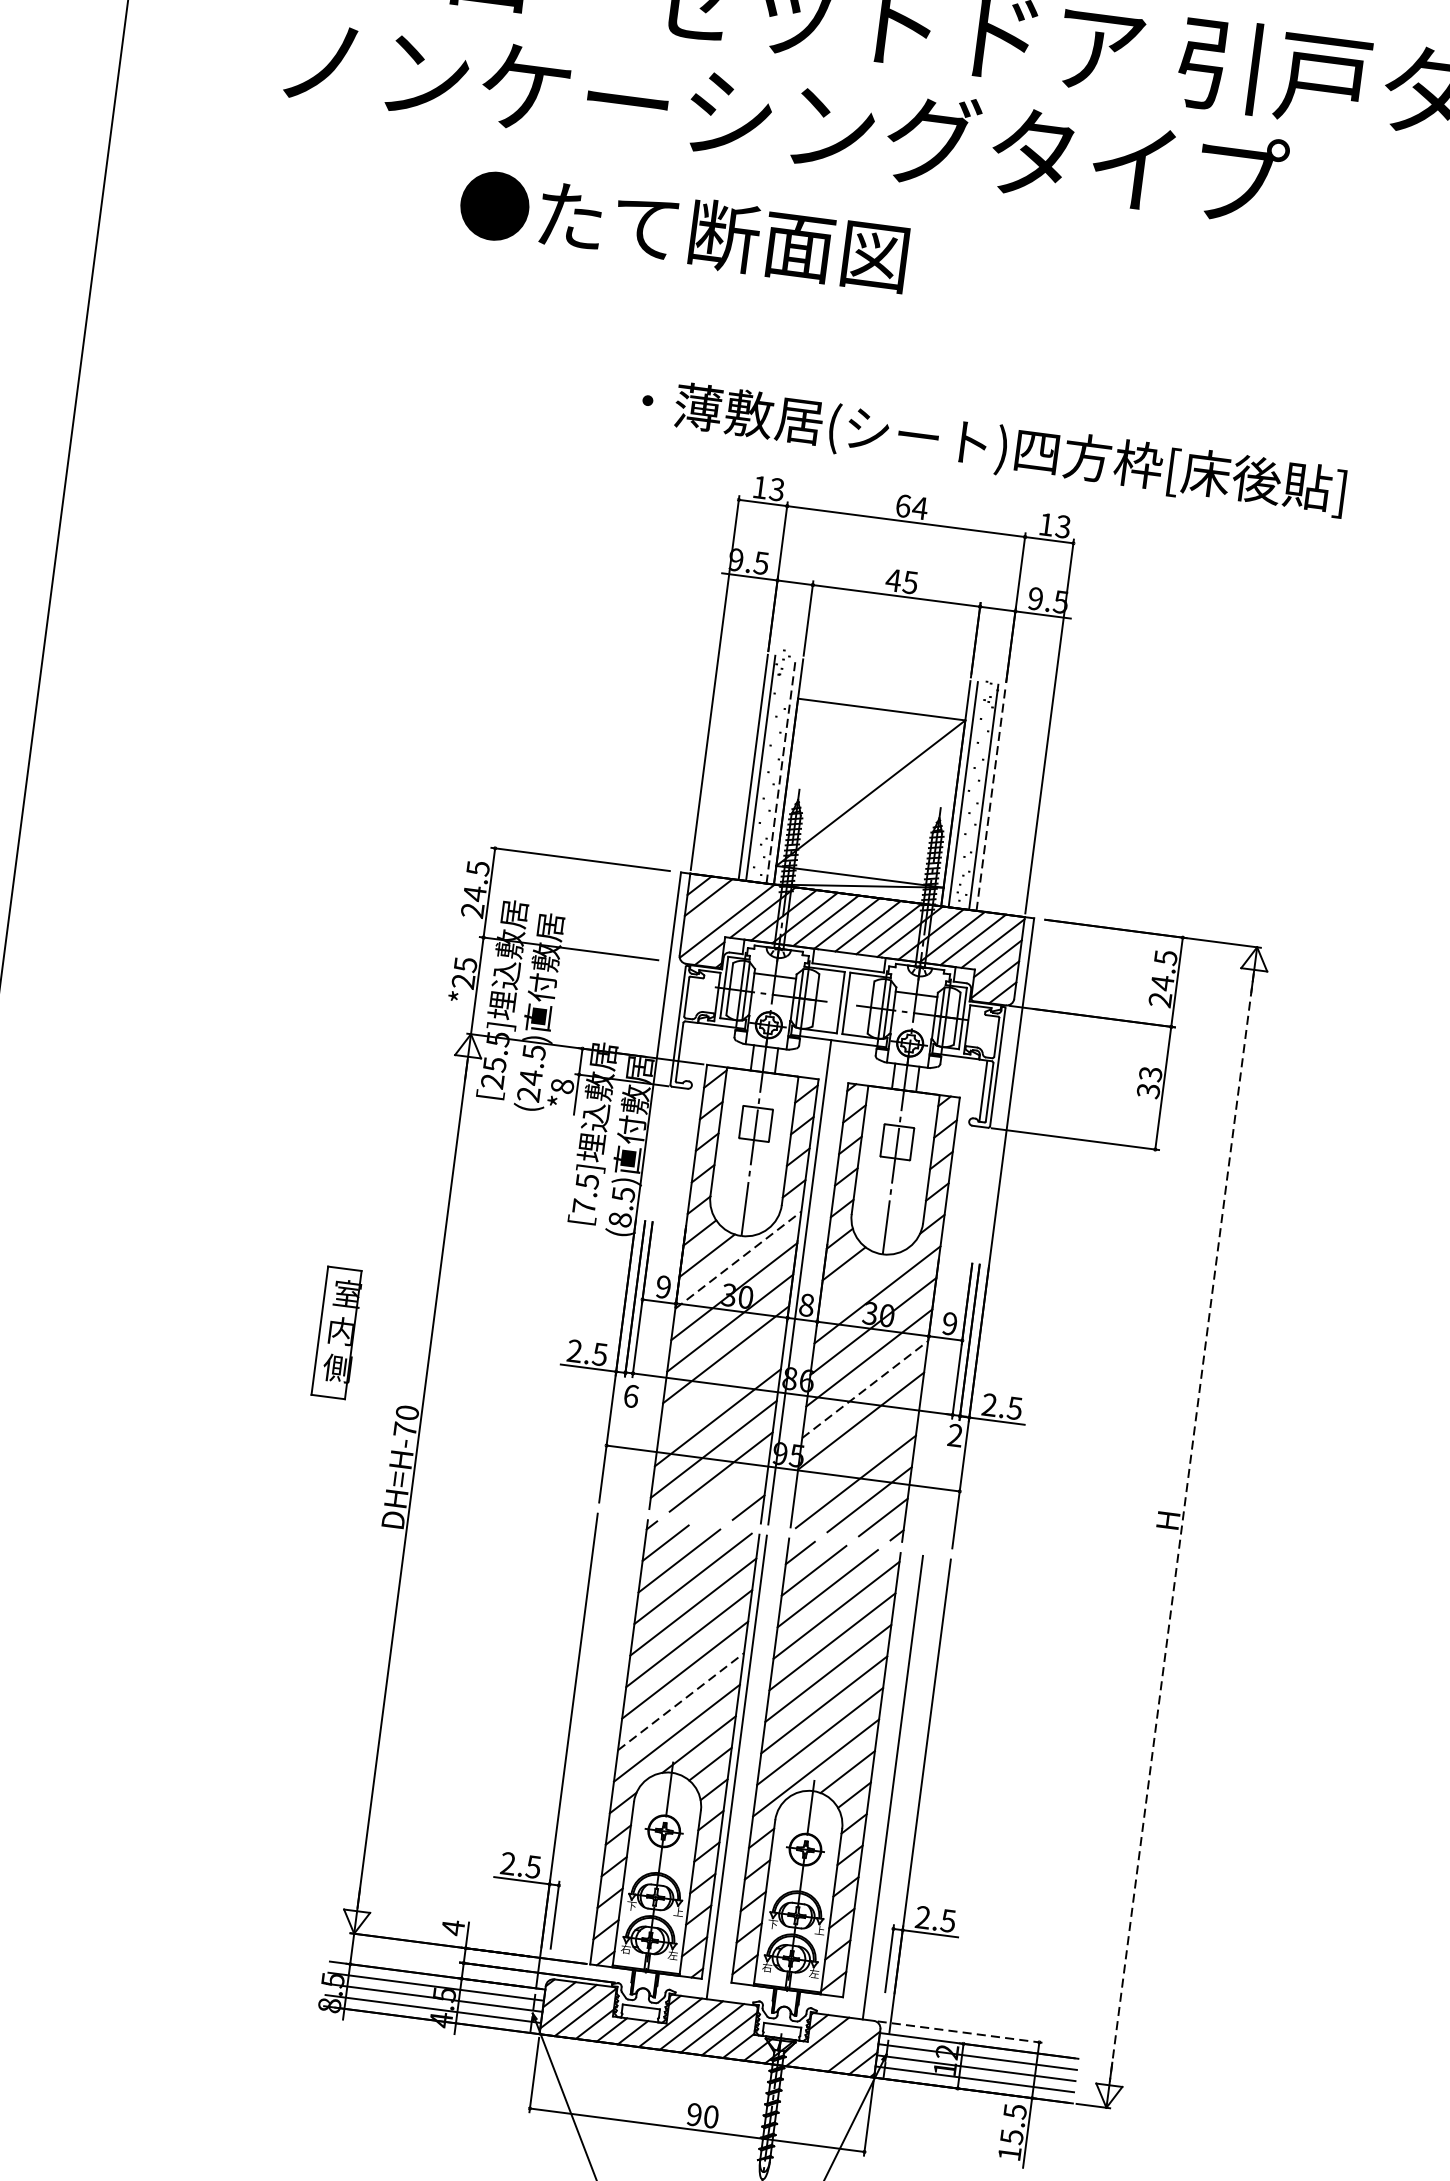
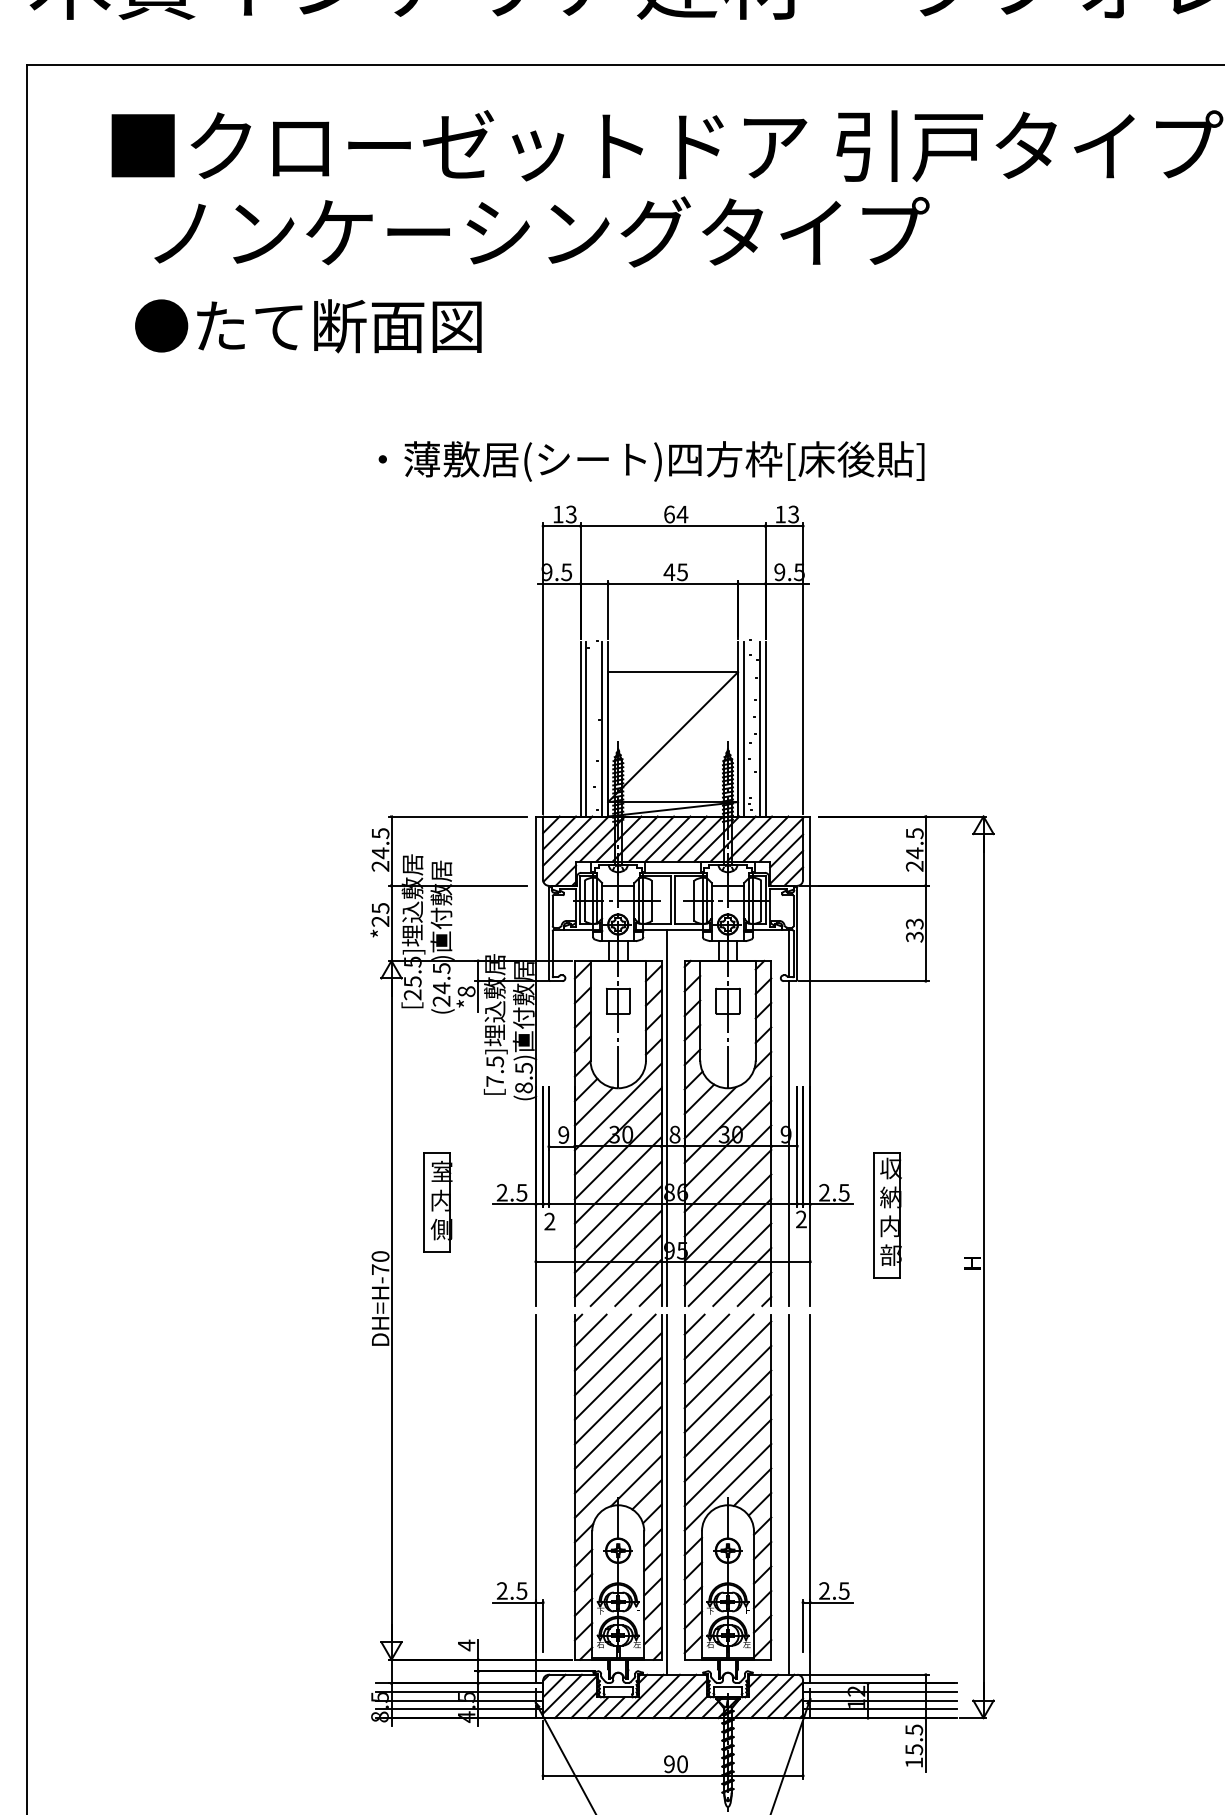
text: (683, 231) -> (308, 326), moved
text: (993, 448) -> (651, 461), moved
line: (781, 770) -> (602, 728), dashed -> solid
line: (991, 797) -> (765, 728), dashed -> solid
line: (717, 908) -> (567, 840), added
line: (738, 1259) -> (618, 1106), dashed -> solid
line: (856, 1282) -> (710, 1112), added
part: (336, 1332) -> (437, 1202), moved
line: (951, 1335) -> (788, 1143), added
line: (721, 1385) -> (617, 1204), added
line: (866, 1388) -> (728, 1192), dashed -> solid
text: (630, 1396) -> (549, 1221), 6 -> 2
part: (1066, 1444) -> (887, 1215), added
line: (856, 1451) -> (727, 1241), added
line: (735, 1489) -> (638, 1282), added
line: (1181, 1527) -> (983, 1267), dashed -> solid
line: (681, 1701) -> (618, 1449), dashed -> solid
line: (960, 2031) -> (864, 1674), dashed -> solid
line: (838, 2044) -> (772, 1696), added

